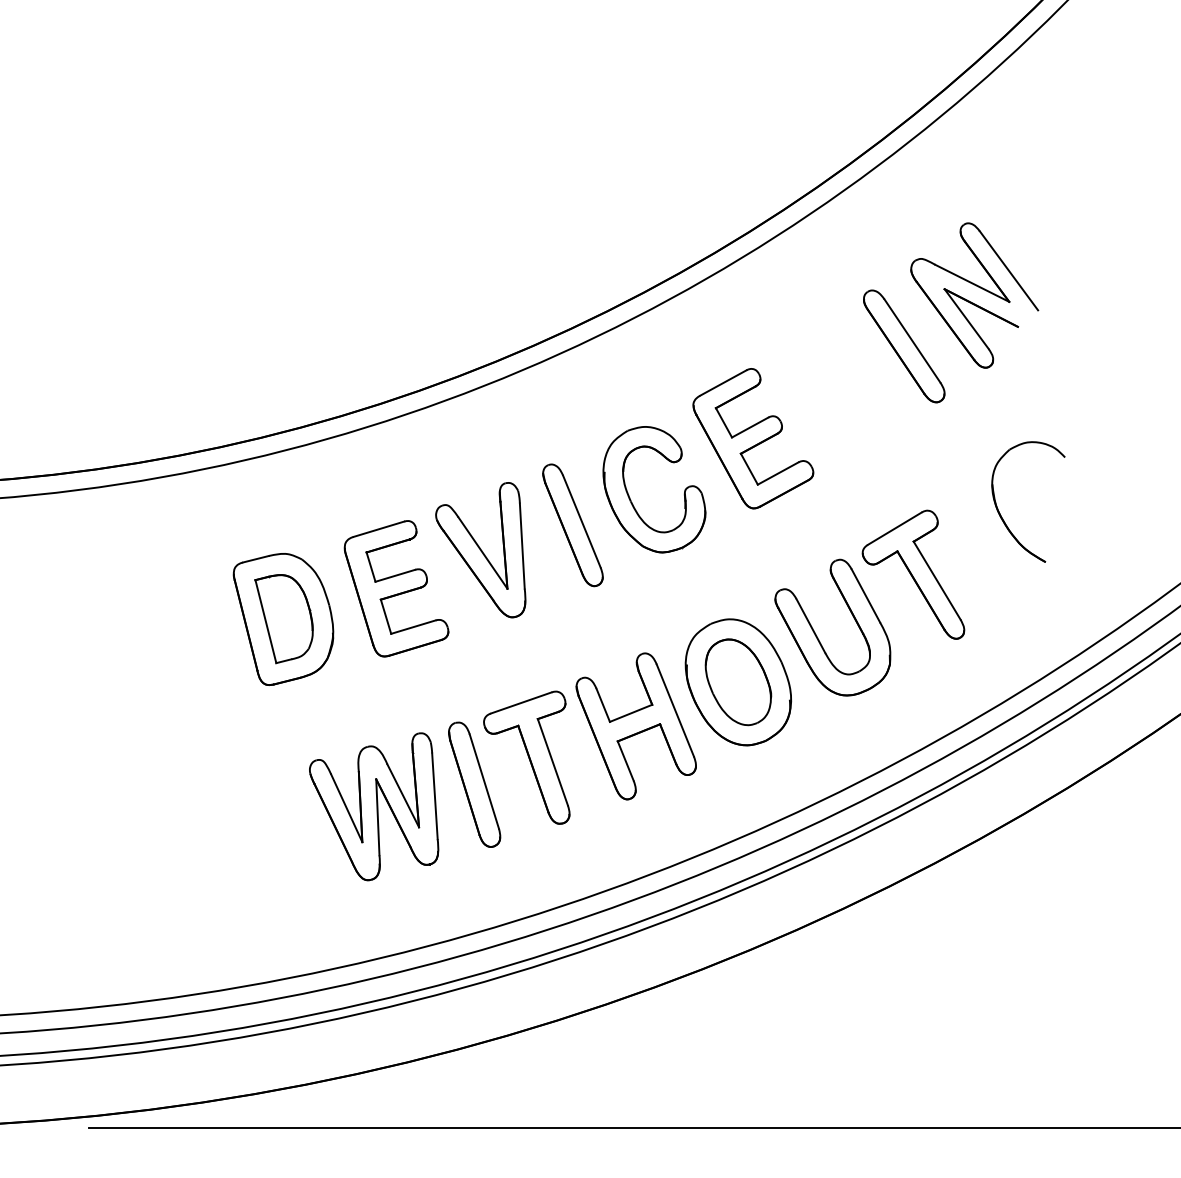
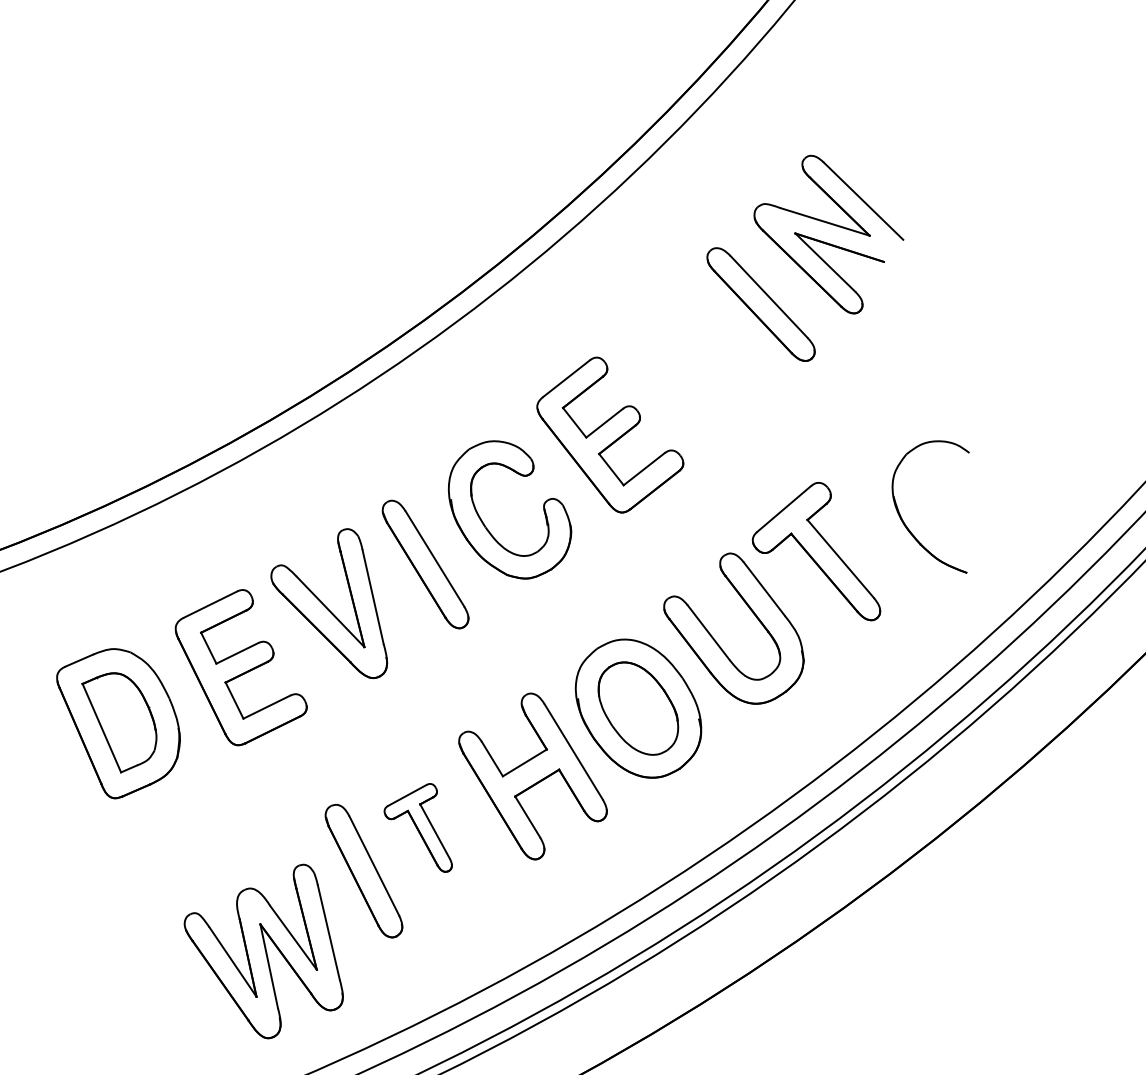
part: (1003, 518) -> (912, 532), moved
part: (526, 757) -> (416, 831), size x0.6
part: (374, 806) -> (263, 954), moved

